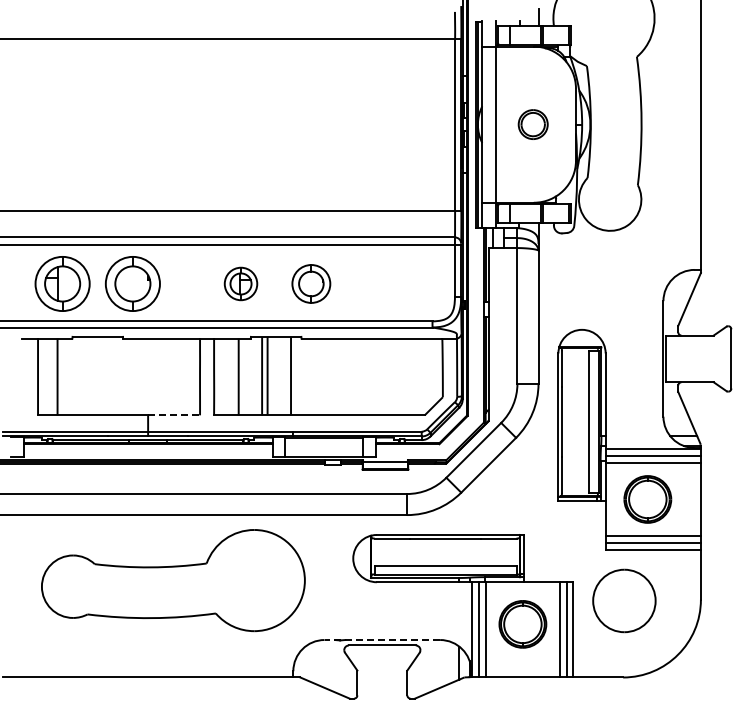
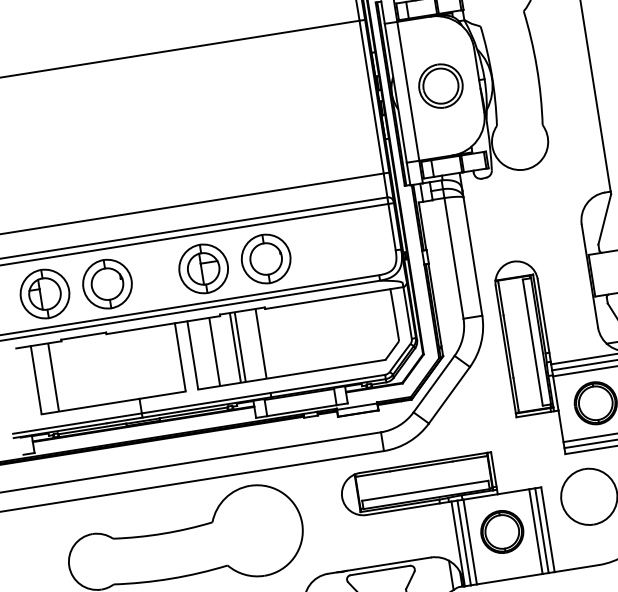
part: (533, 124) -> (441, 85), size x1.67
part: (240, 283) -> (203, 268), size x1.67
part: (311, 283) -> (266, 258), size x1.43
line: (174, 415) -> (163, 395), dashed -> solid
line: (382, 640) -> (379, 566), dashed -> solid

